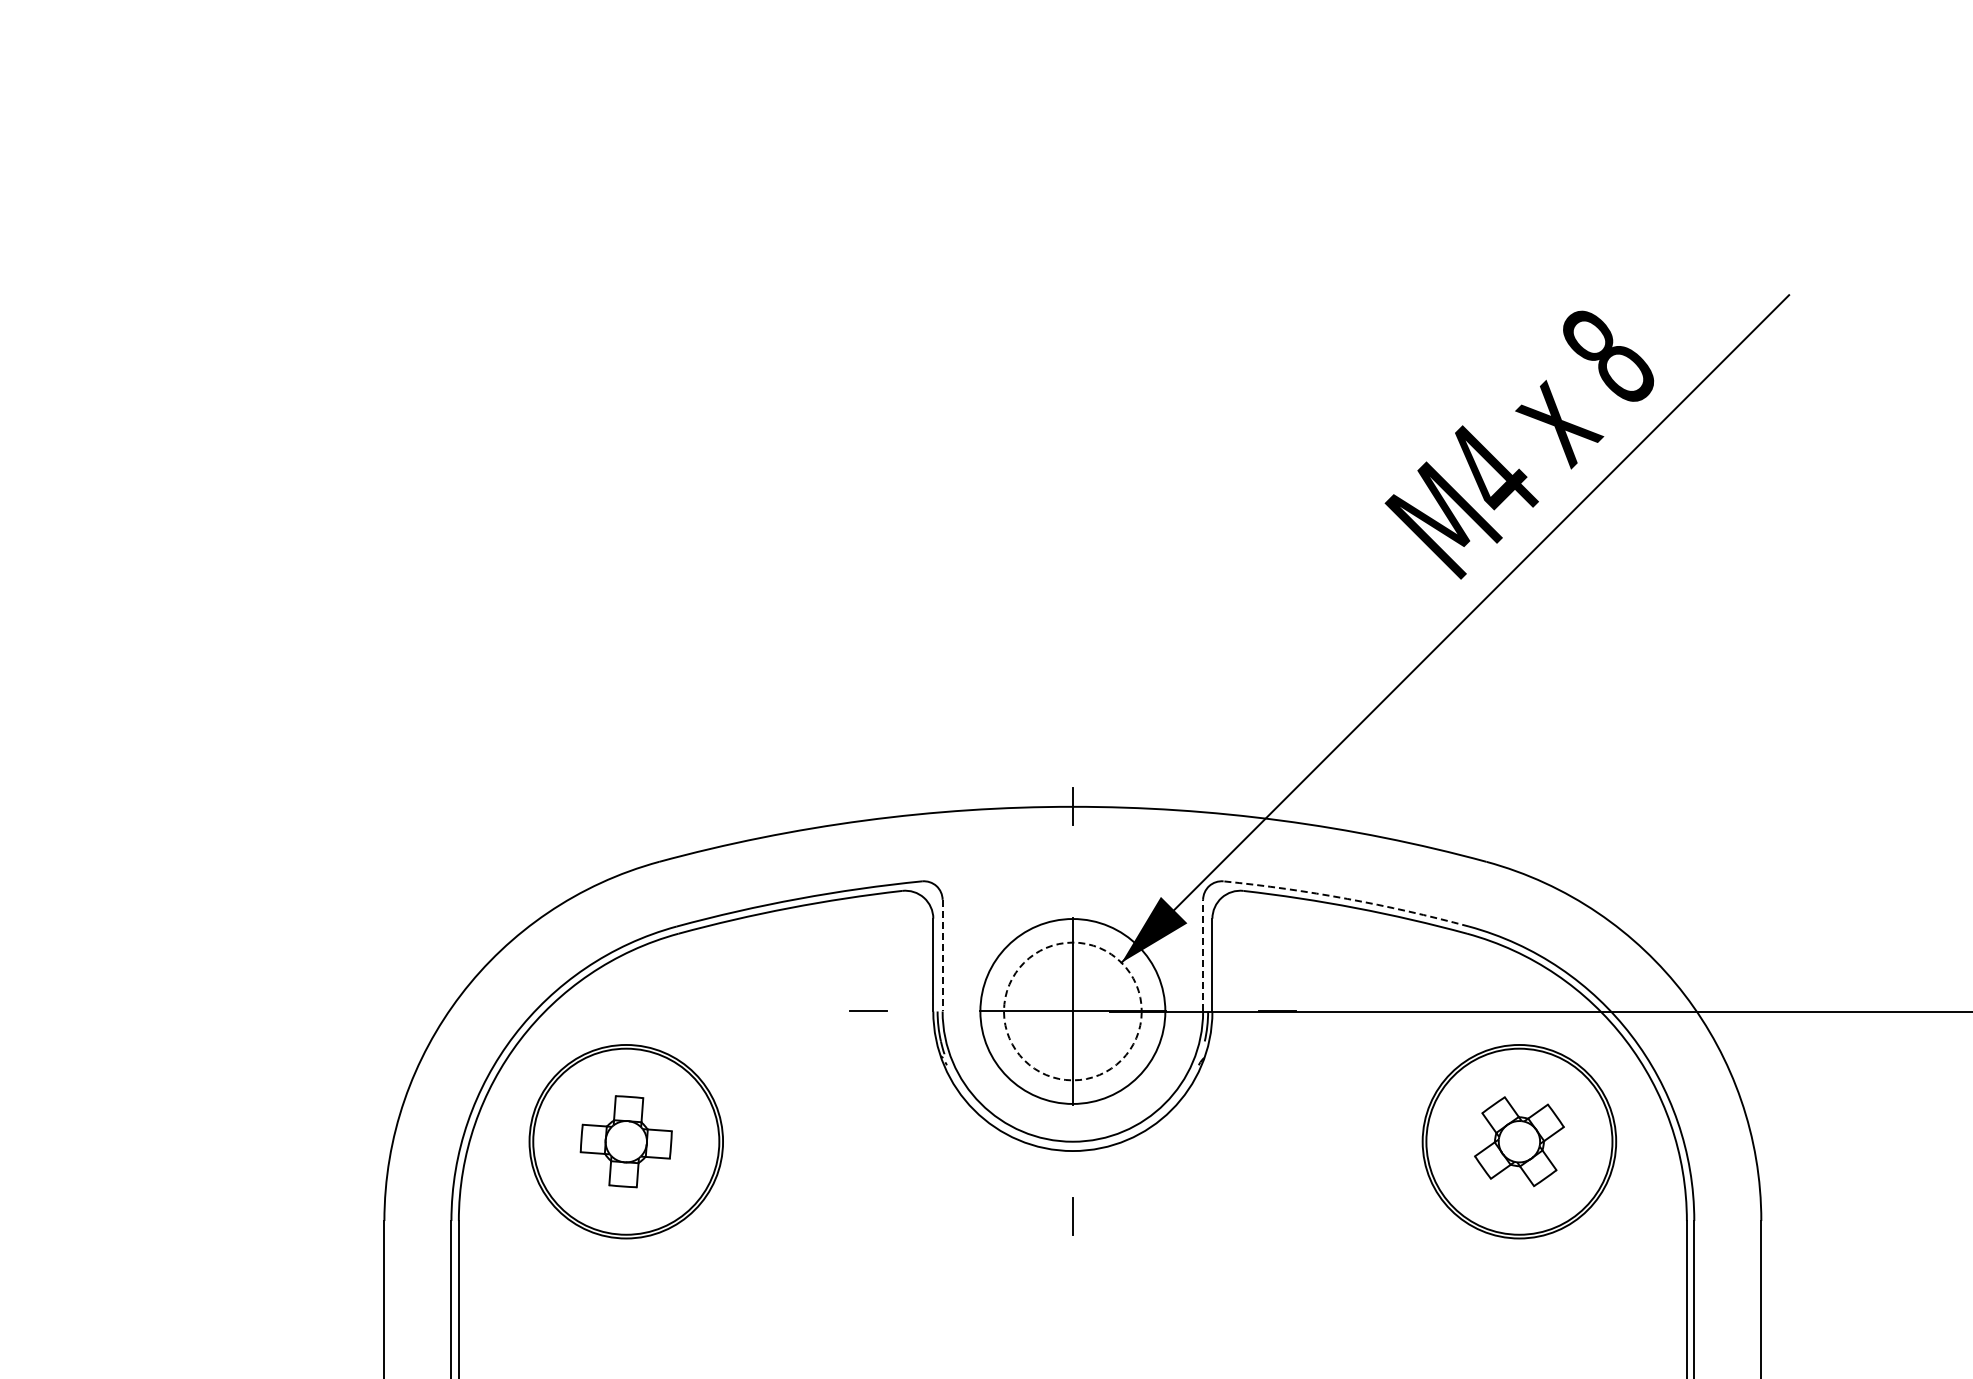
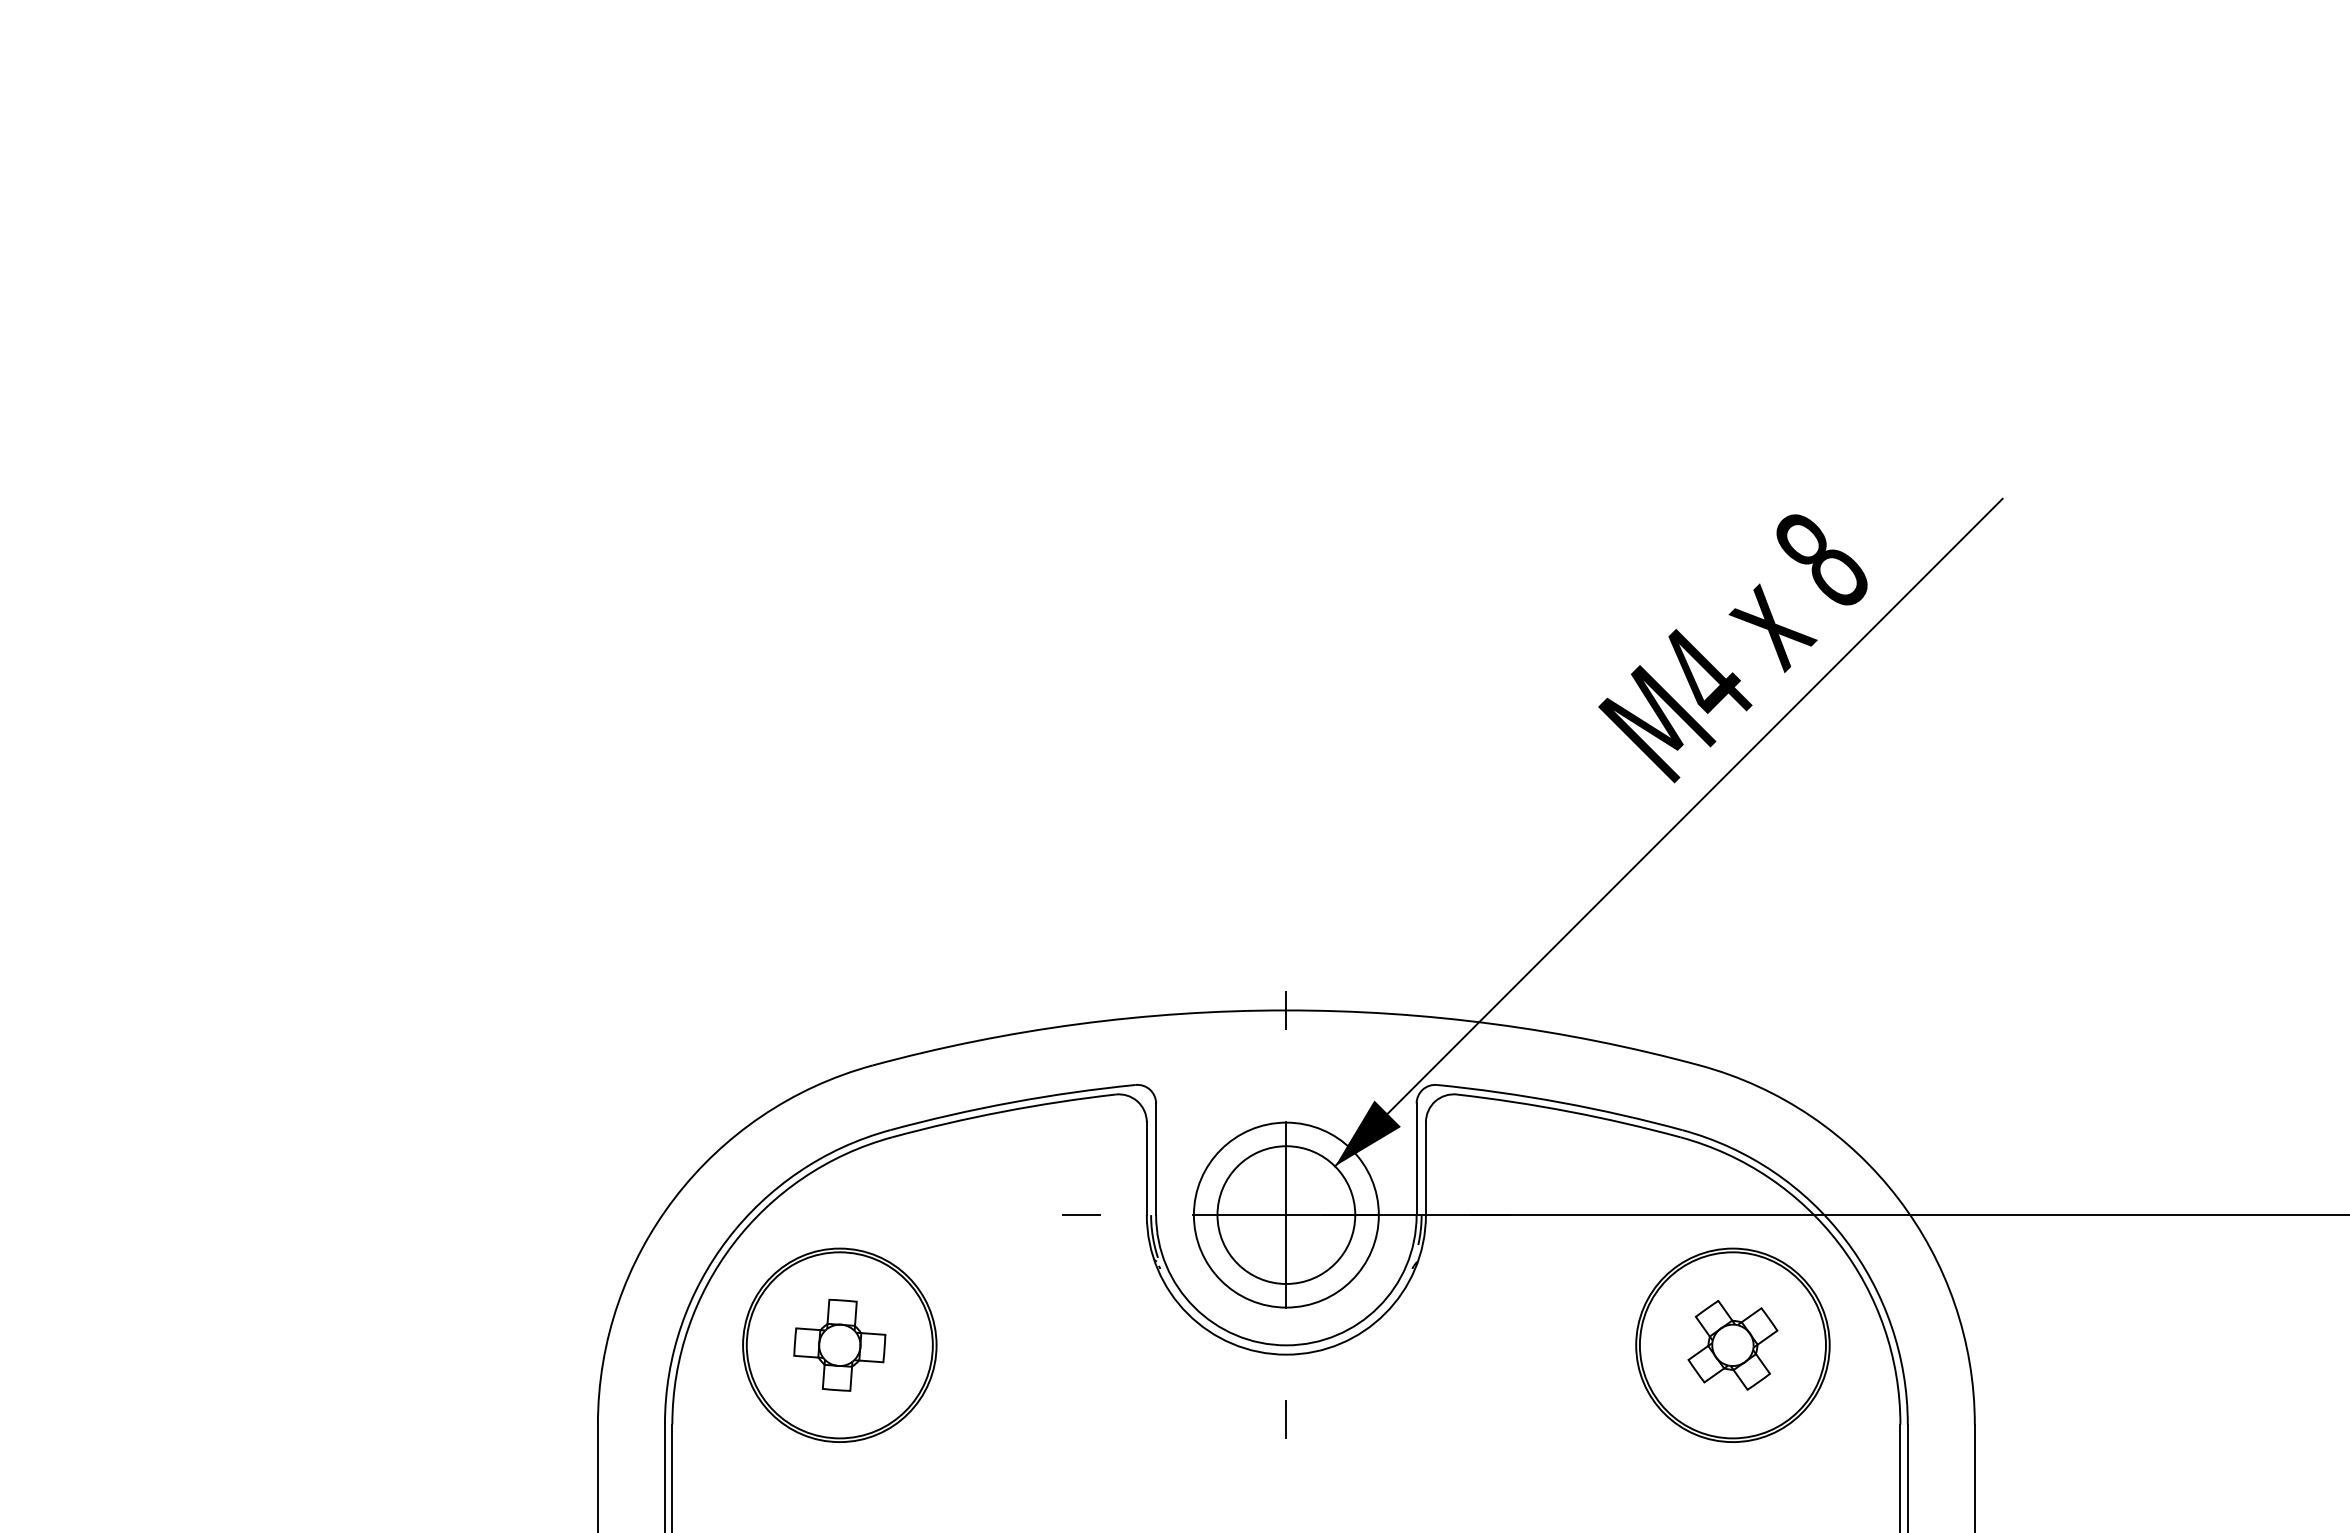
arc: (1346, 898) -> (1560, 1102), dashed -> solid
line: (942, 955) -> (1156, 1159), dashed -> solid
line: (1202, 955) -> (1416, 1159), dashed -> solid
circle: (1072, 1010) -> (1286, 1214), dashed -> solid

